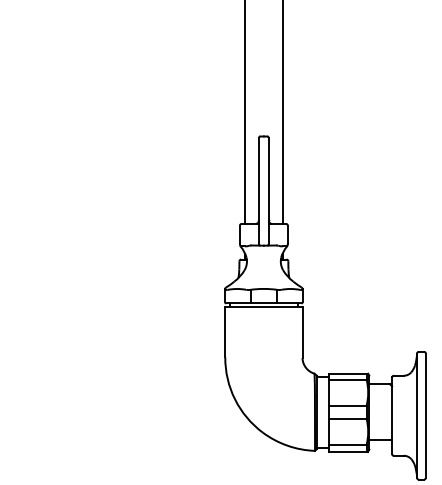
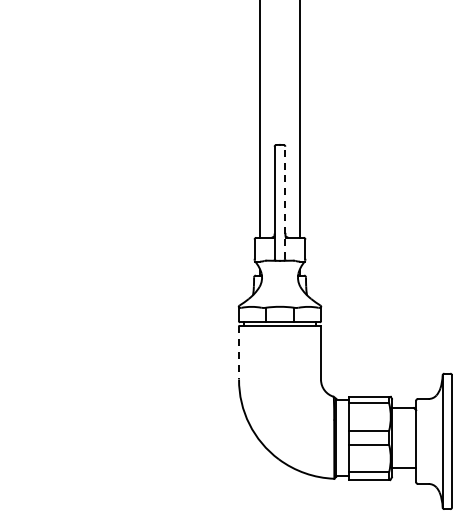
line: (269, 190) -> (285, 202), solid -> dashed
line: (225, 332) -> (239, 353), solid -> dashed

